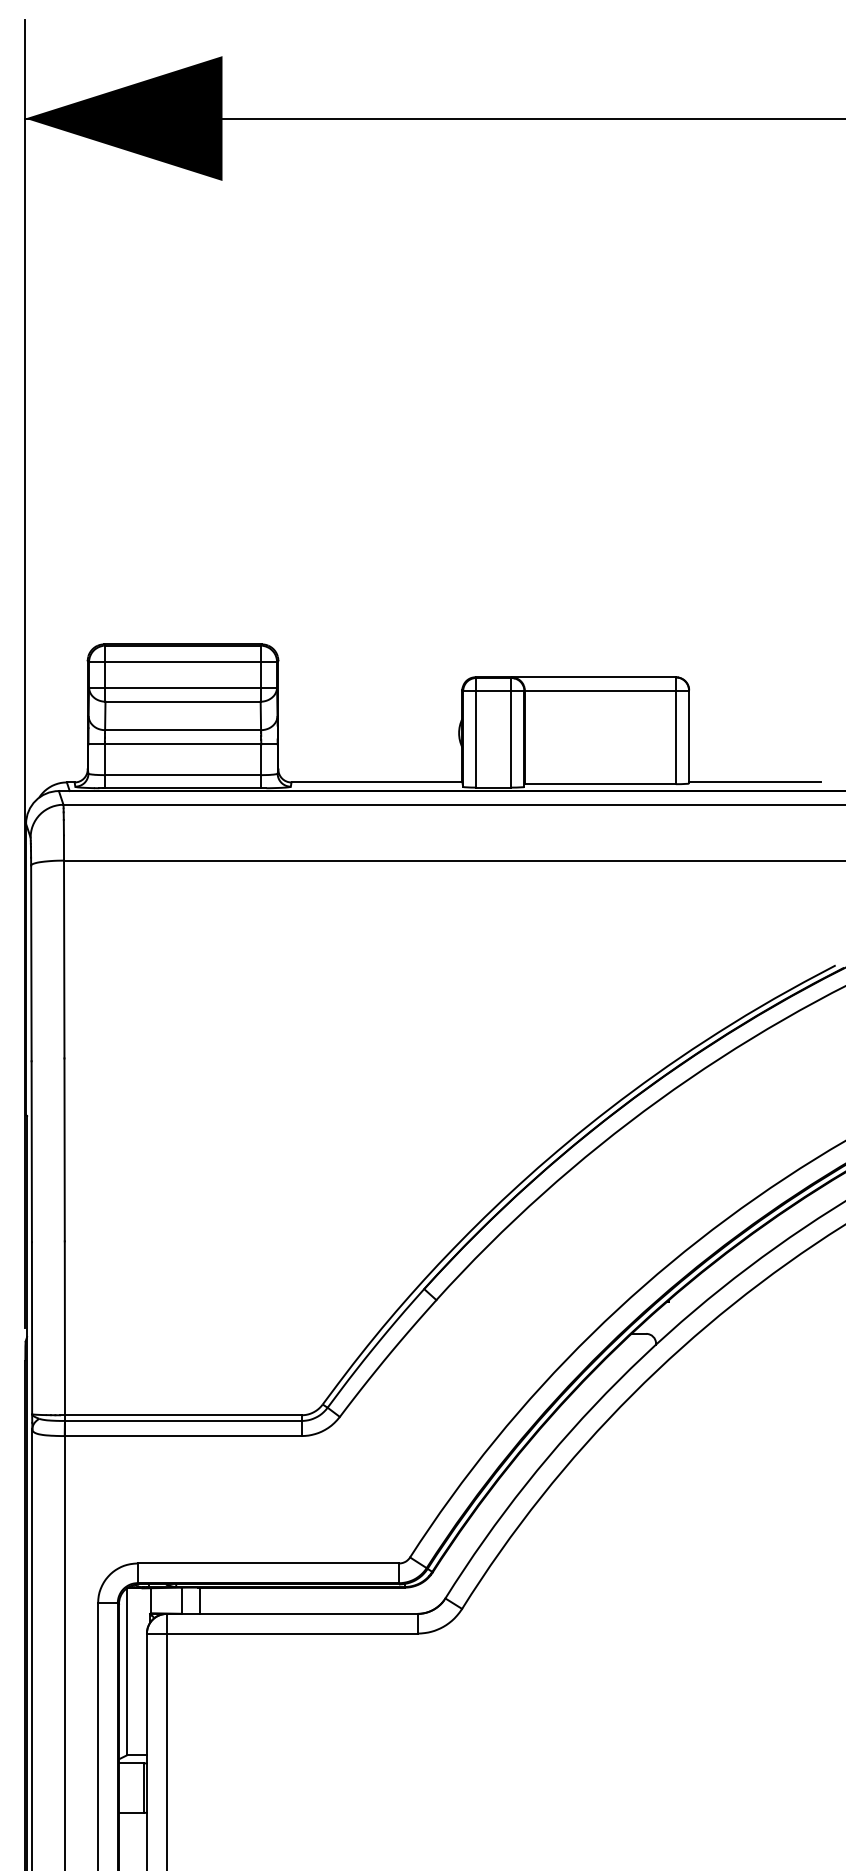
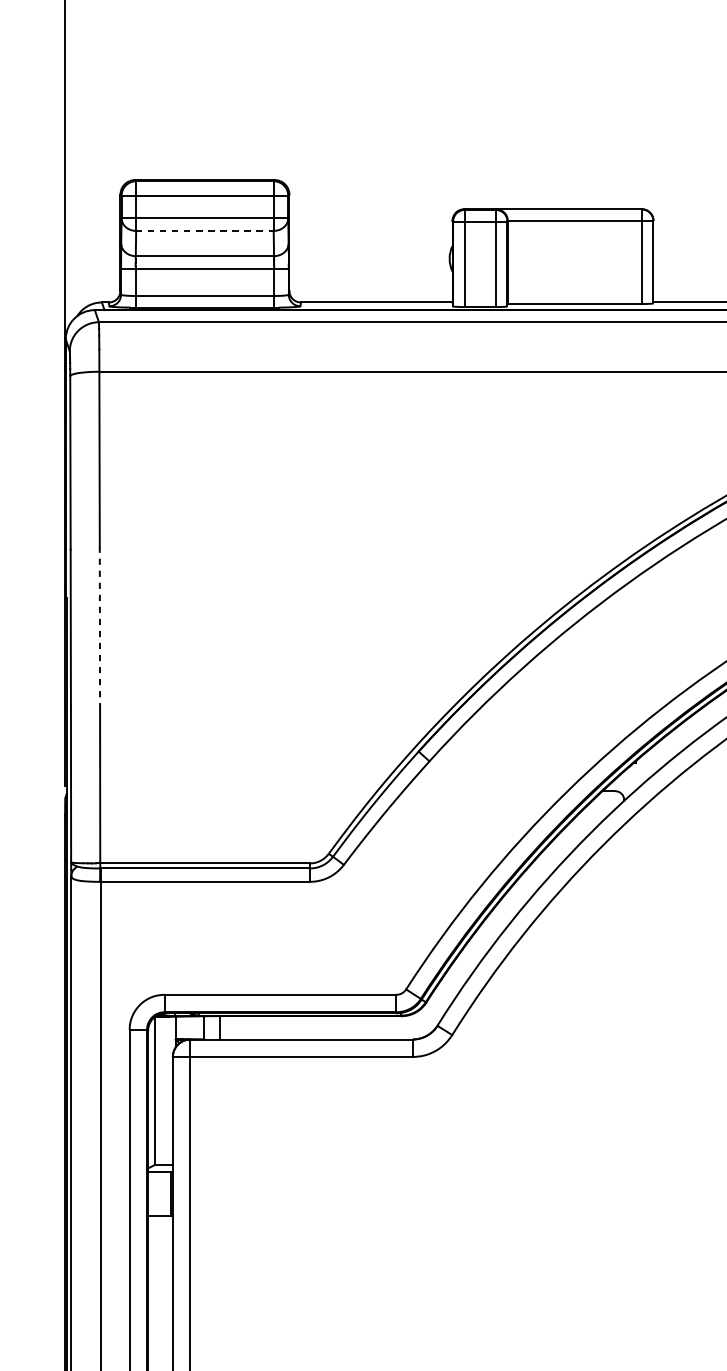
line: (183, 701) -> (205, 230), solid -> dashed
line: (64, 1149) -> (99, 627), solid -> dashed

